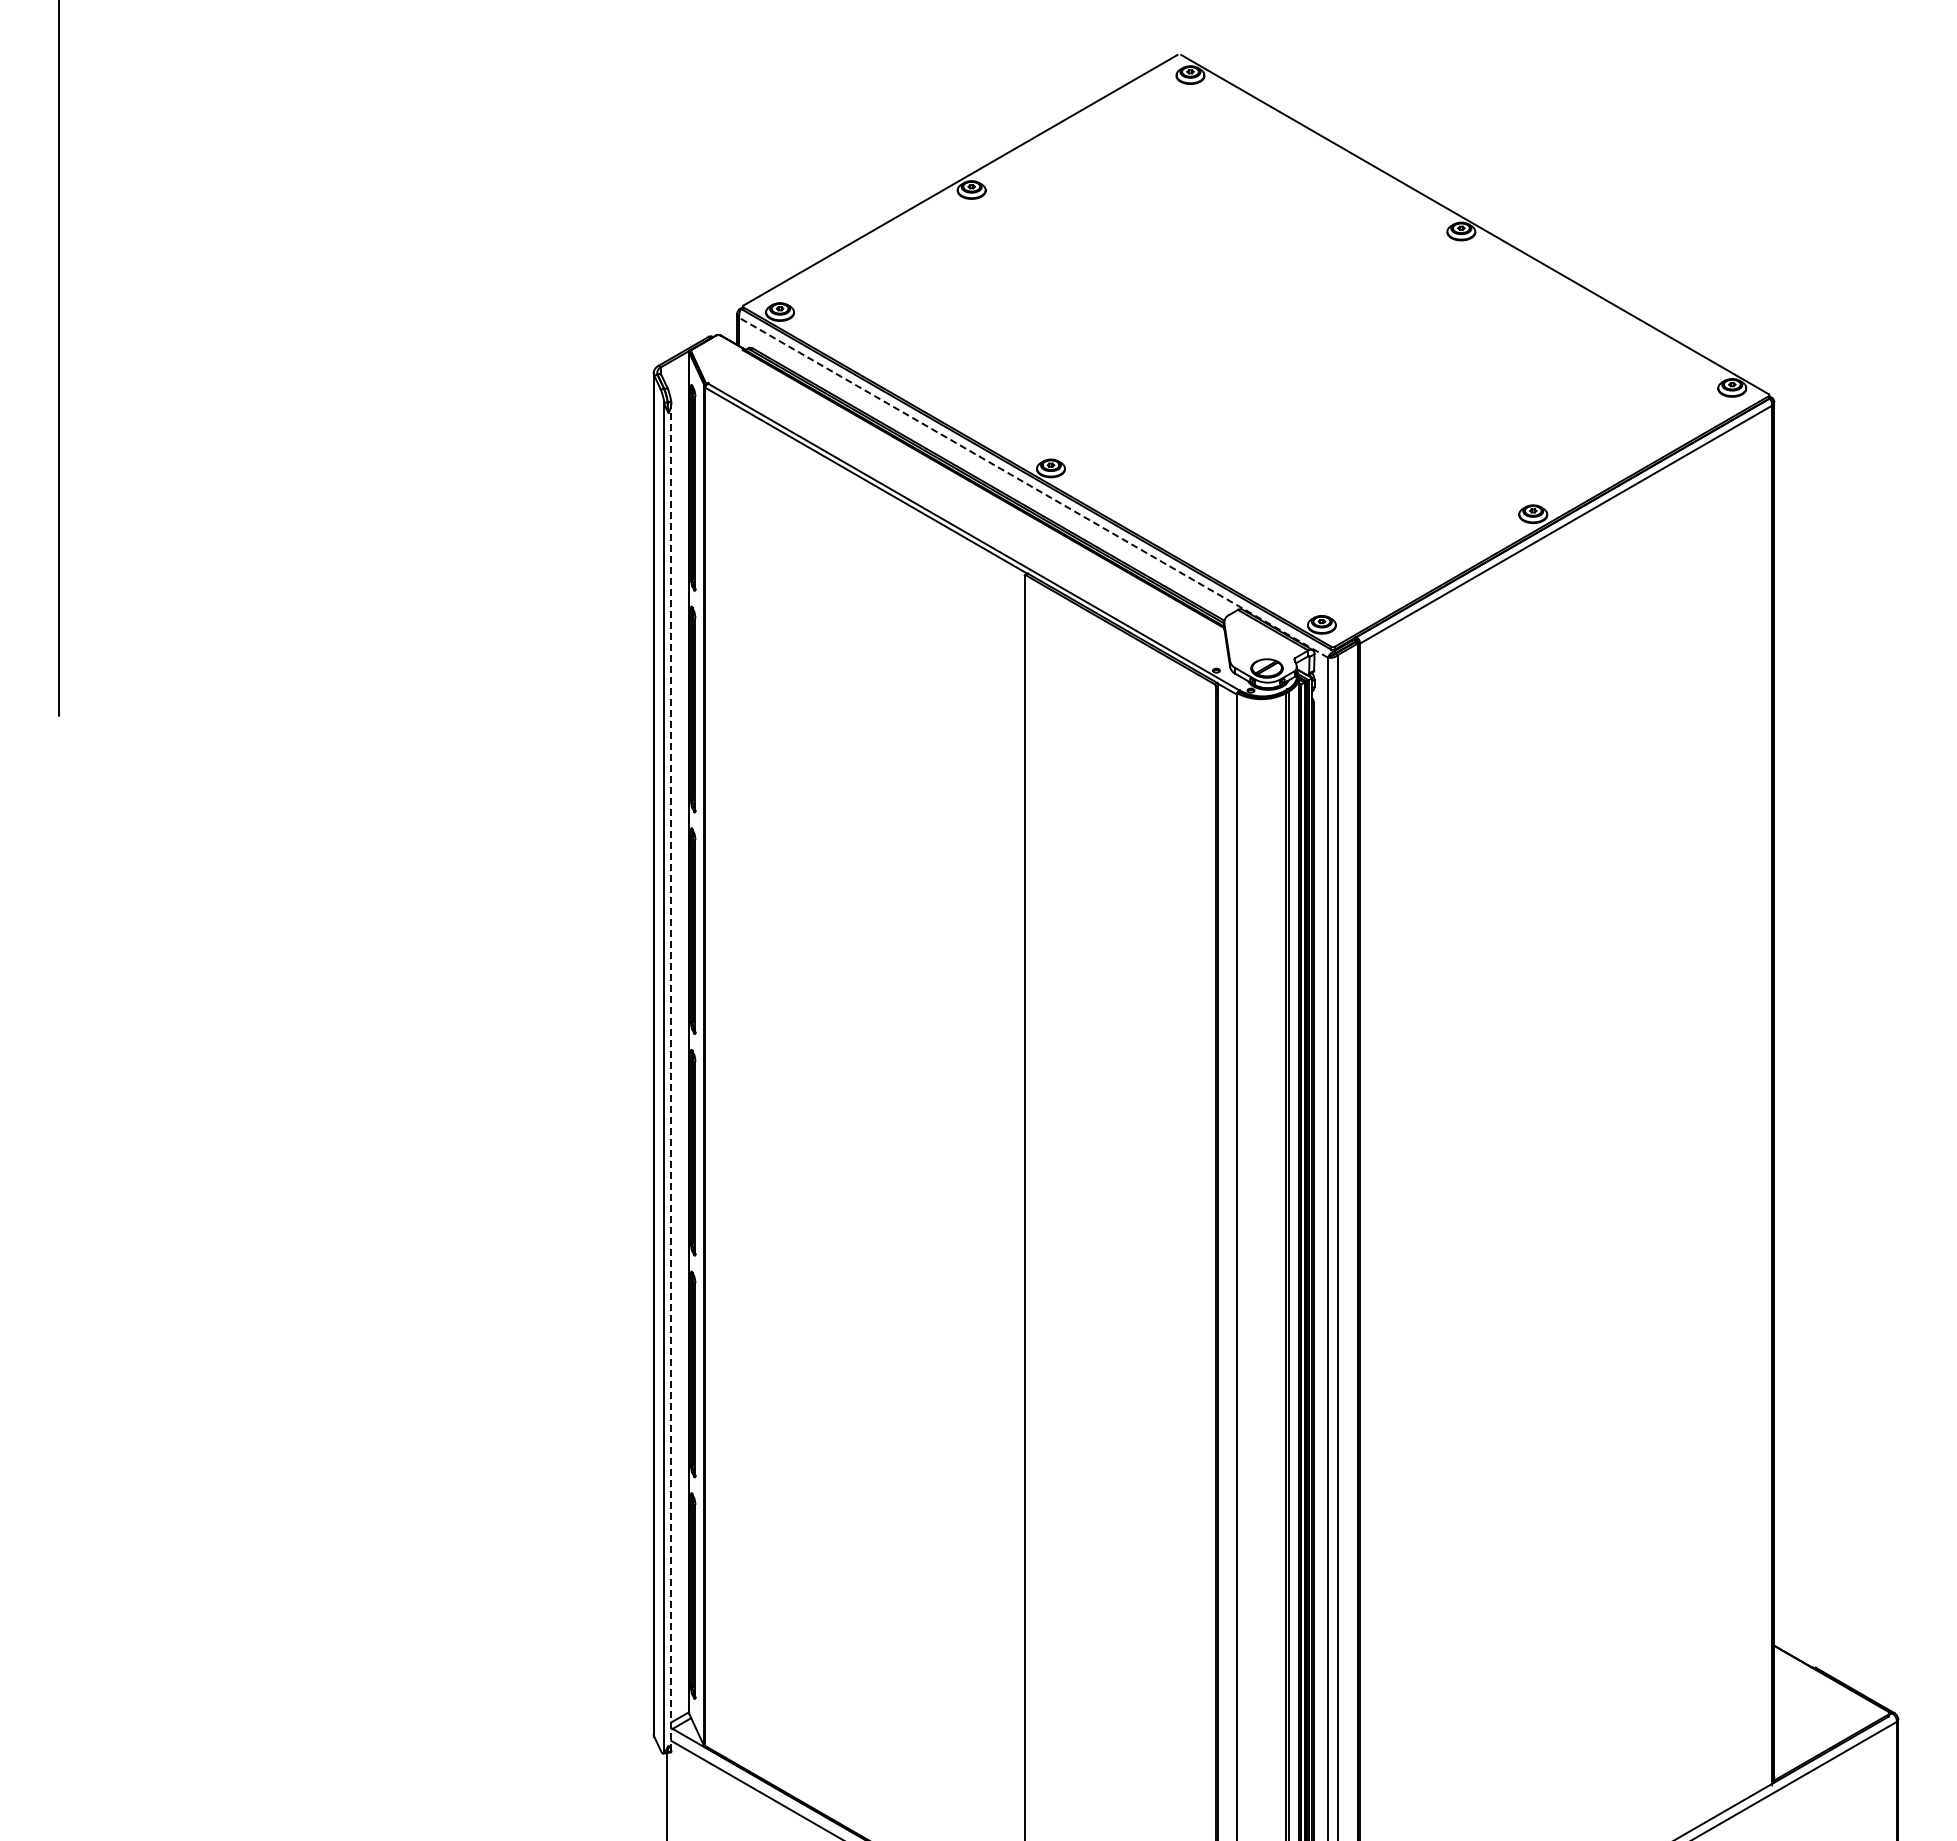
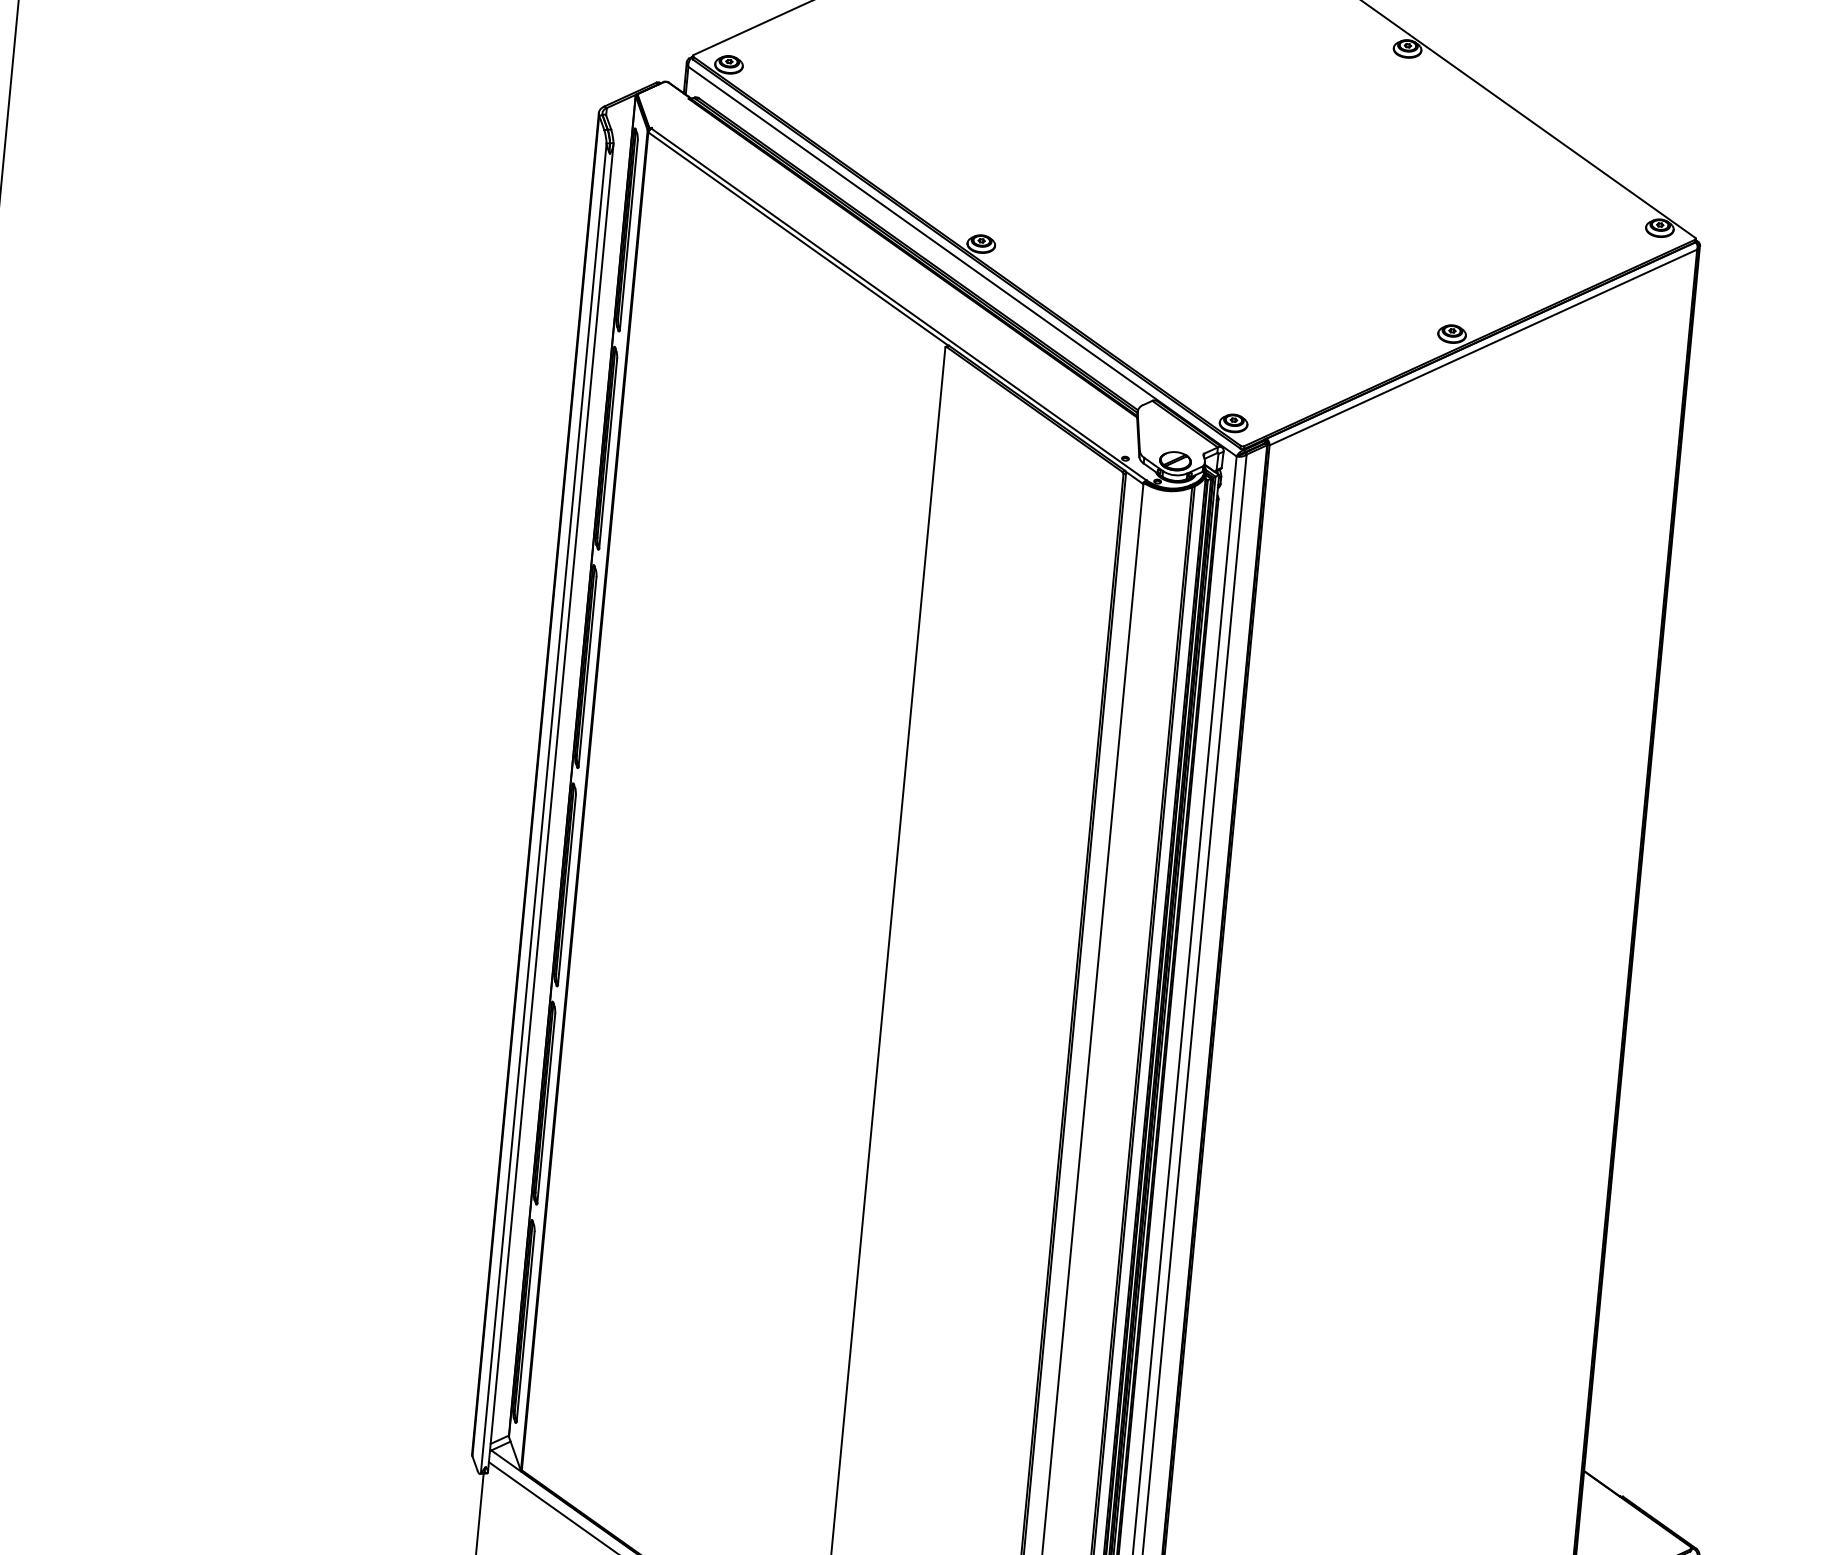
line: (1033, 487) -> (962, 261), dashed -> solid
line: (671, 1077) -> (550, 808), dashed -> solid

